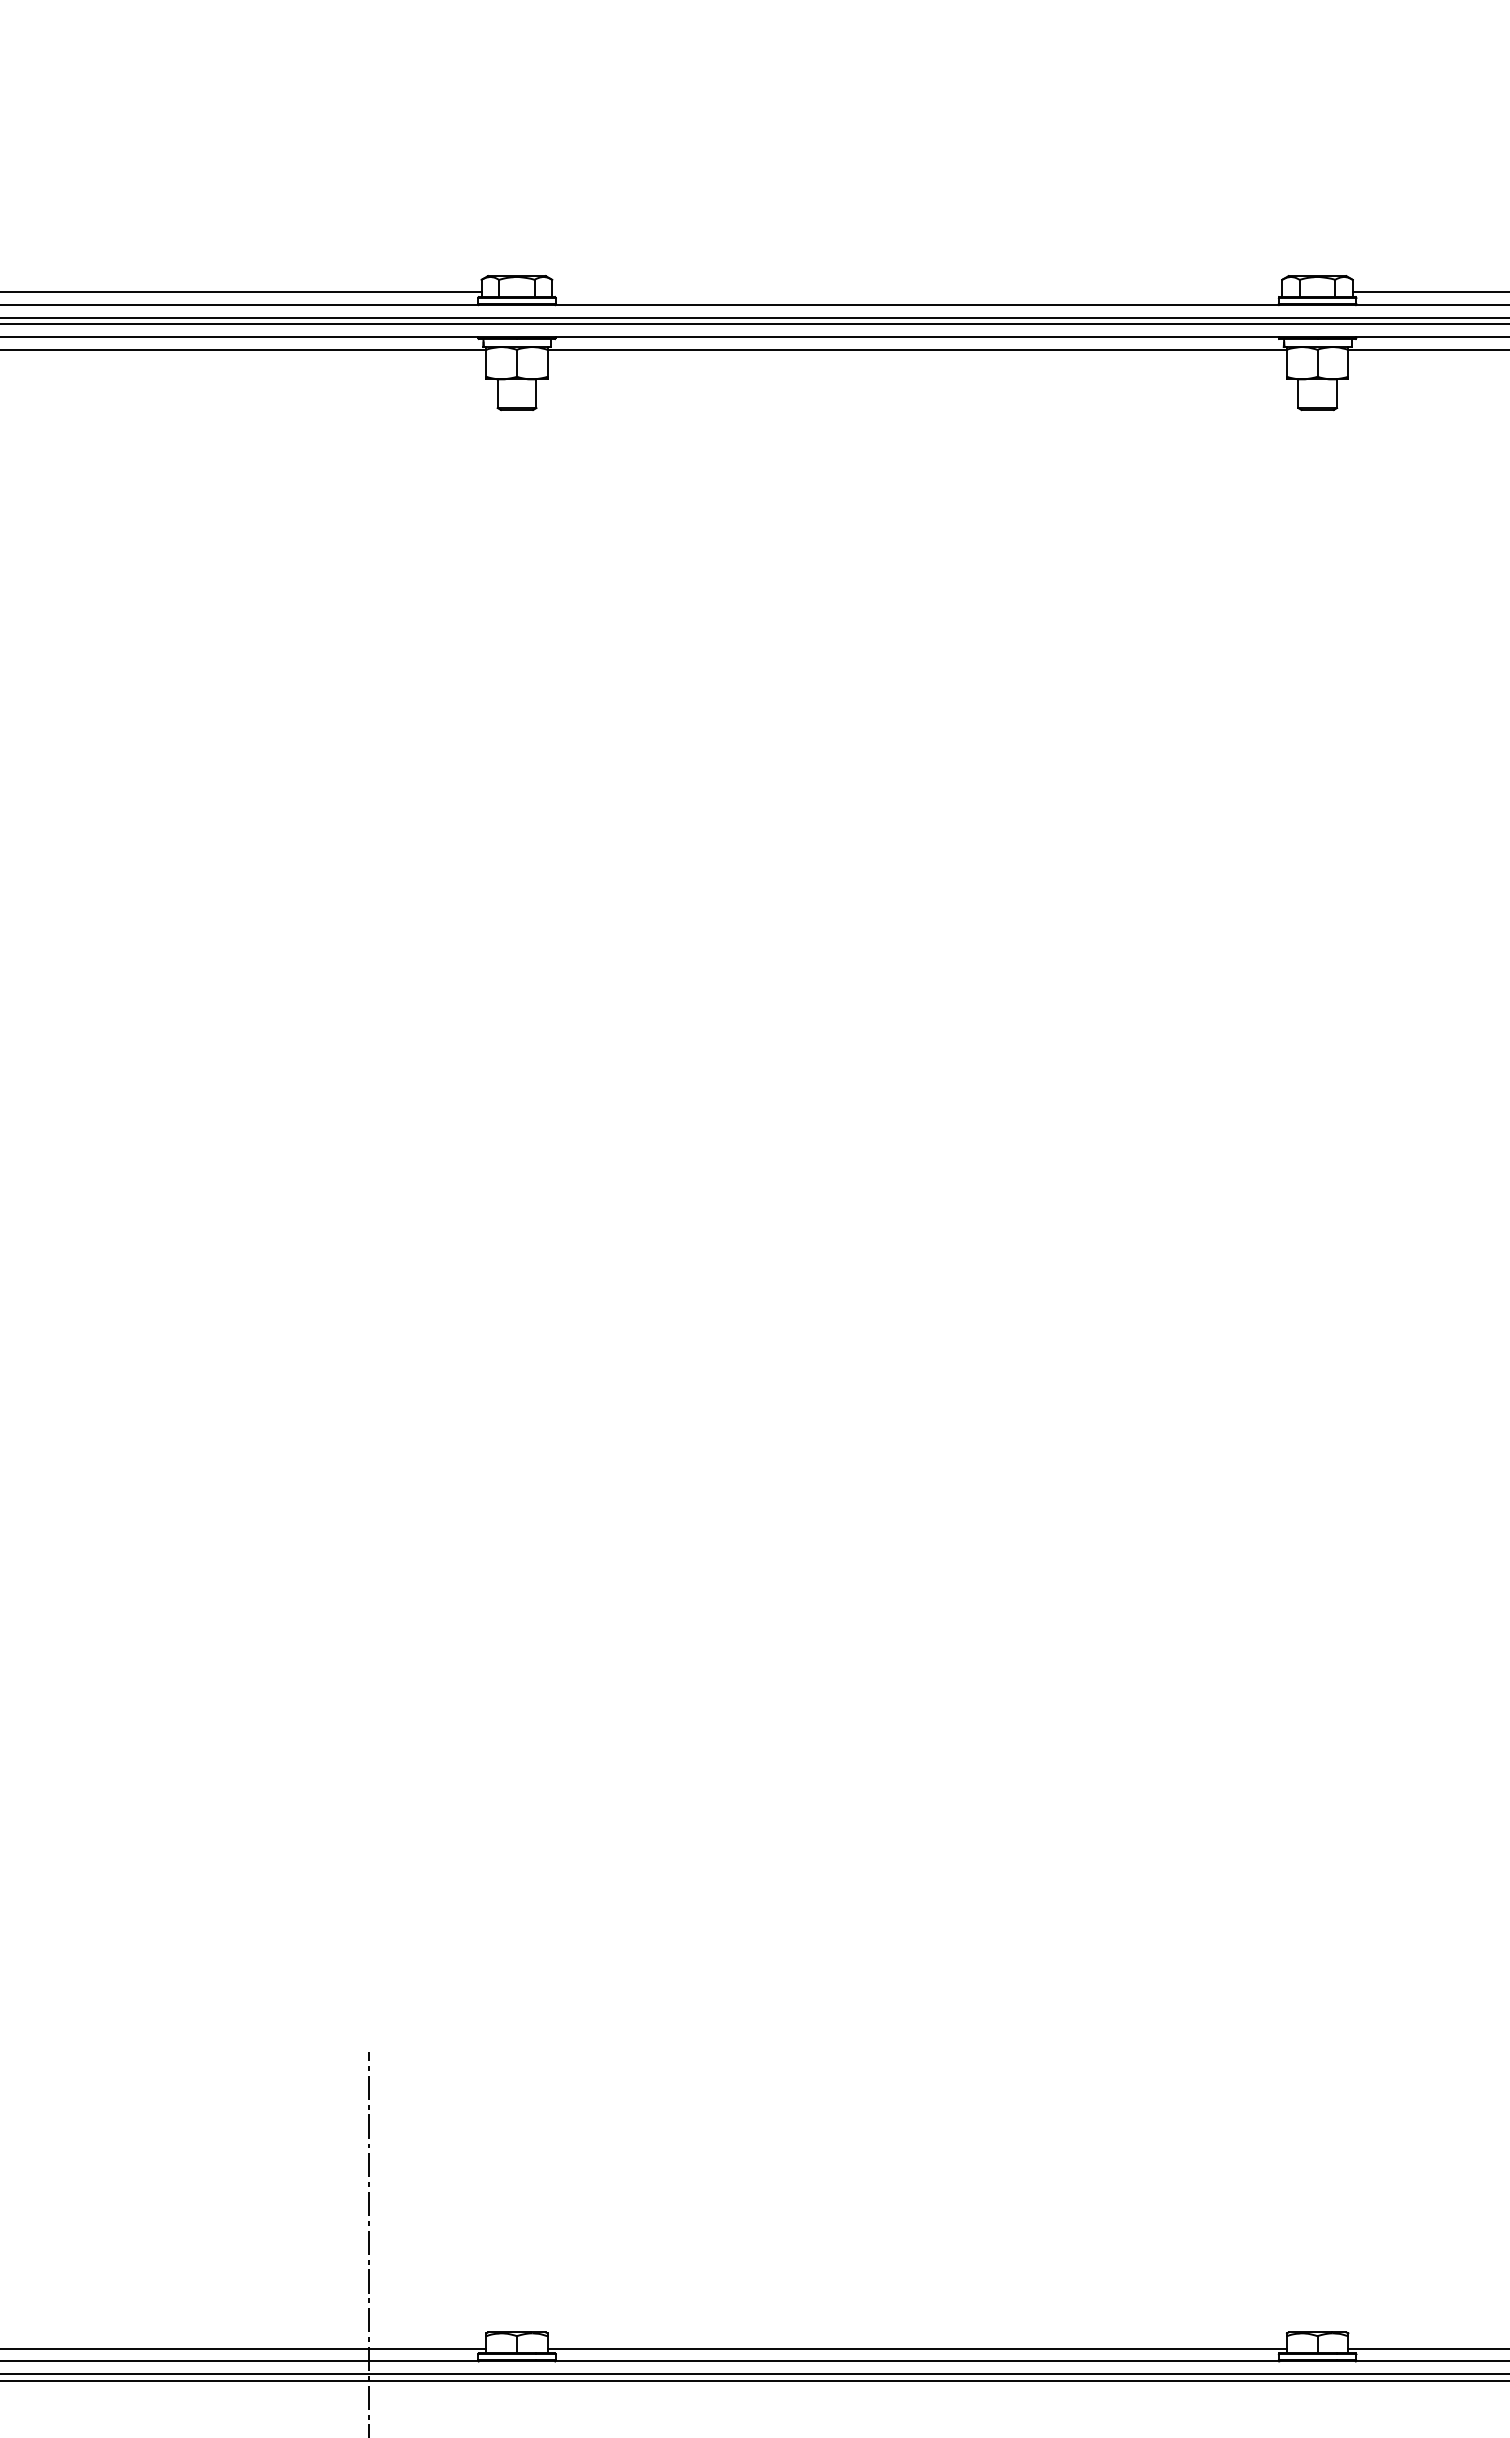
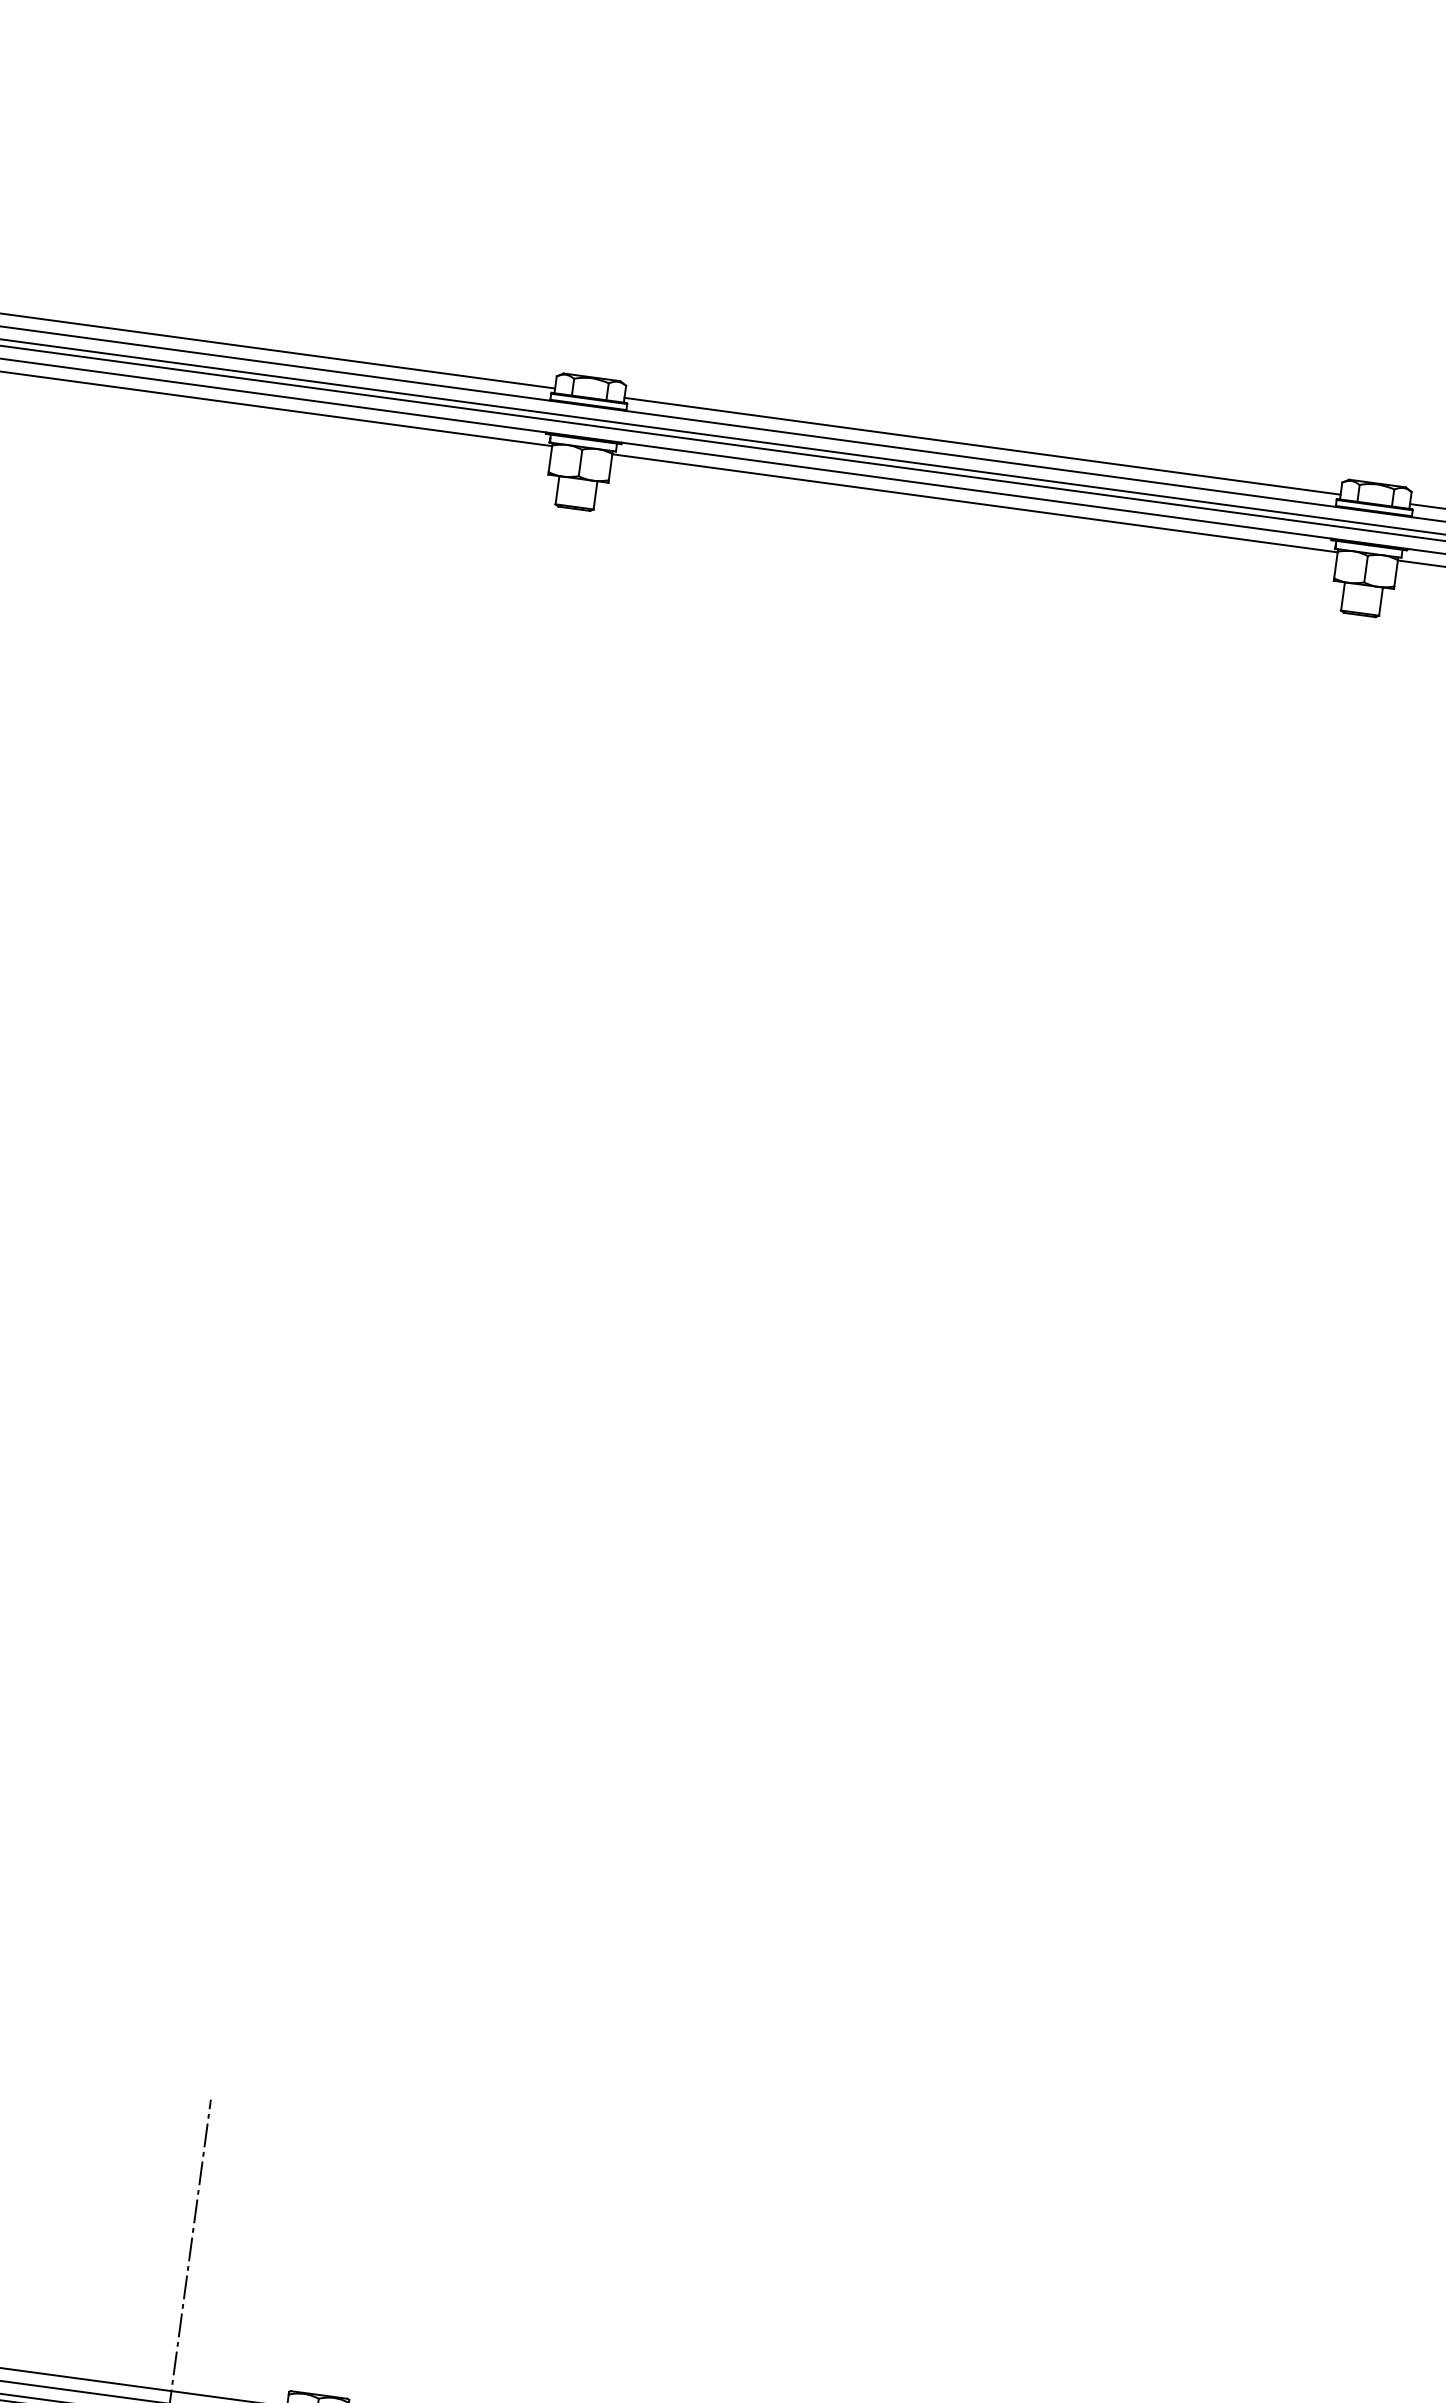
line: (917, 292) -> (982, 446), added

